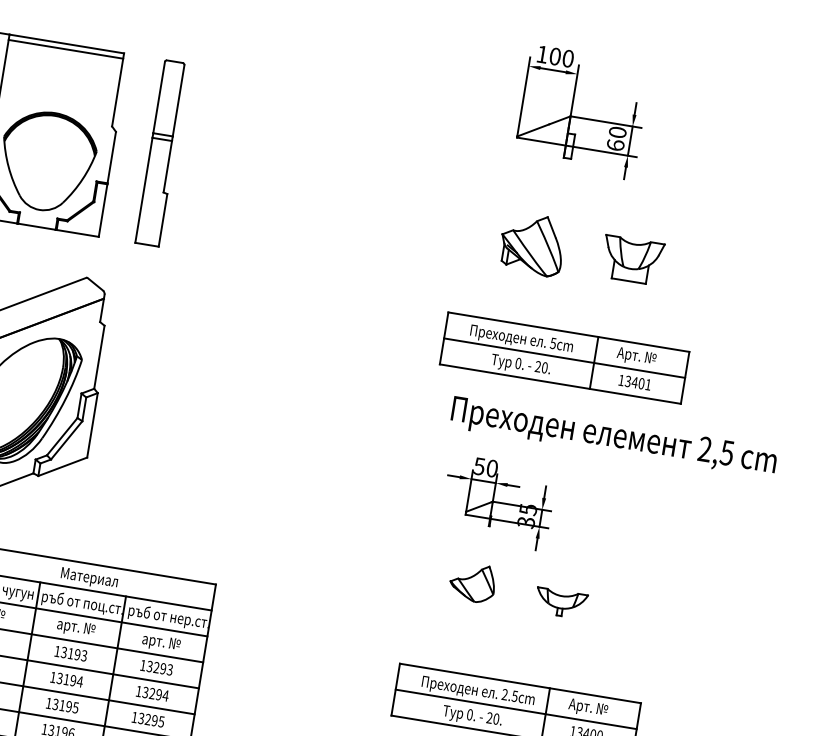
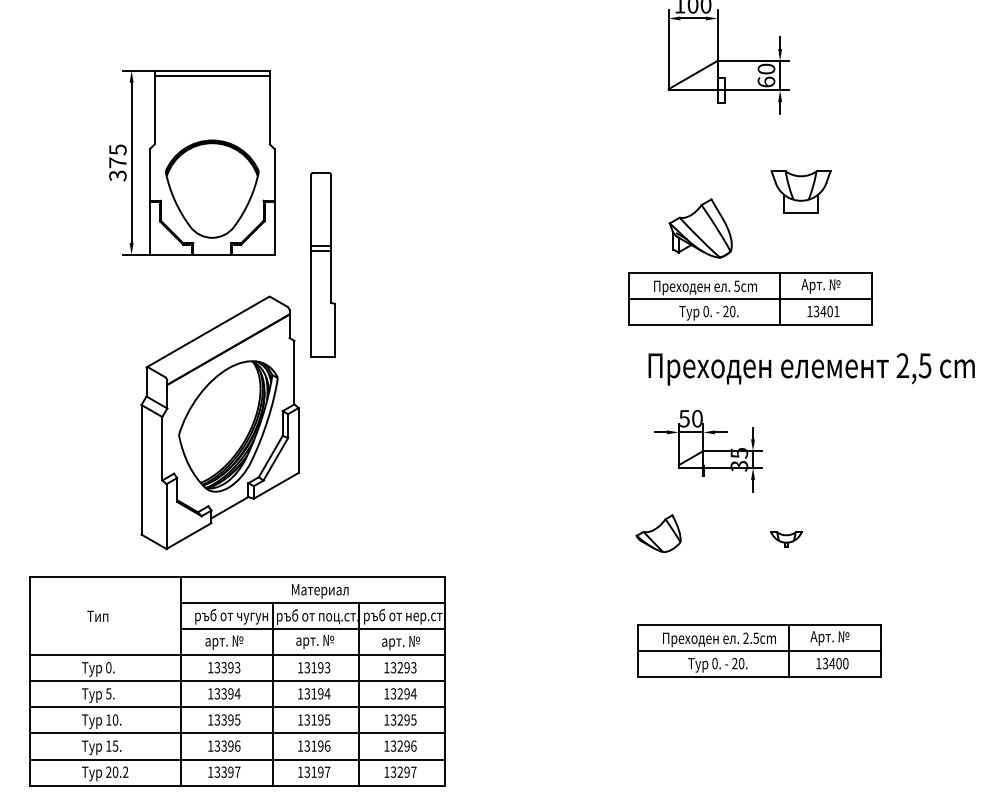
part: (161, 152) -> (322, 264), moved
part: (532, 244) -> (700, 228), moved
part: (472, 582) -> (658, 533), moved
part: (561, 603) -> (786, 539), size x0.6

